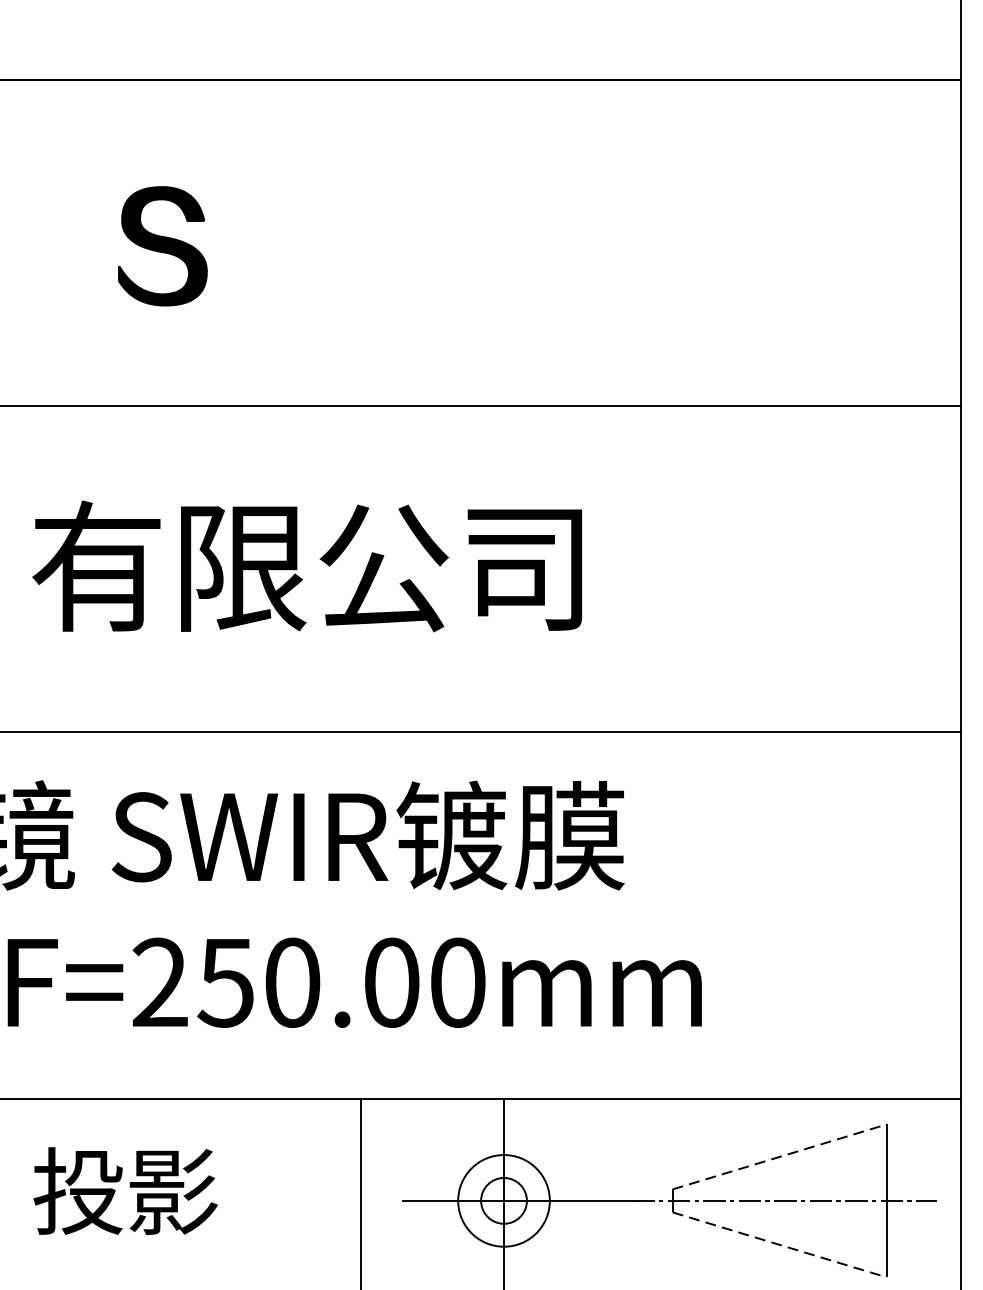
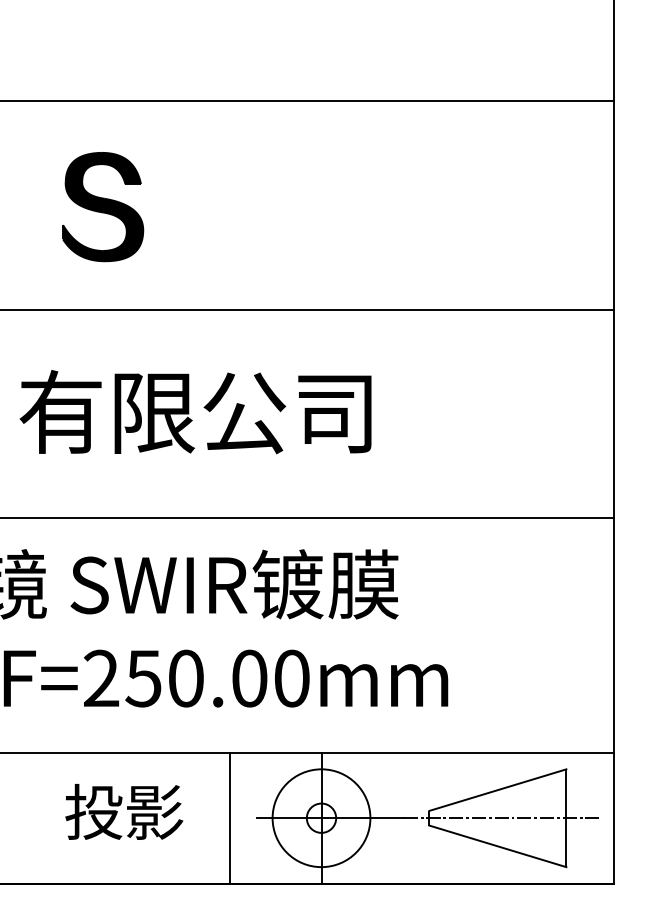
part: (163, 246) -> (103, 207), size x1.43
line: (778, 1157) -> (497, 790), dashed -> solid
text: (125, 1190) -> (124, 811), moved
circle: (503, 1201) -> (321, 818), size x1.67
line: (778, 1245) -> (497, 846), dashed -> solid

